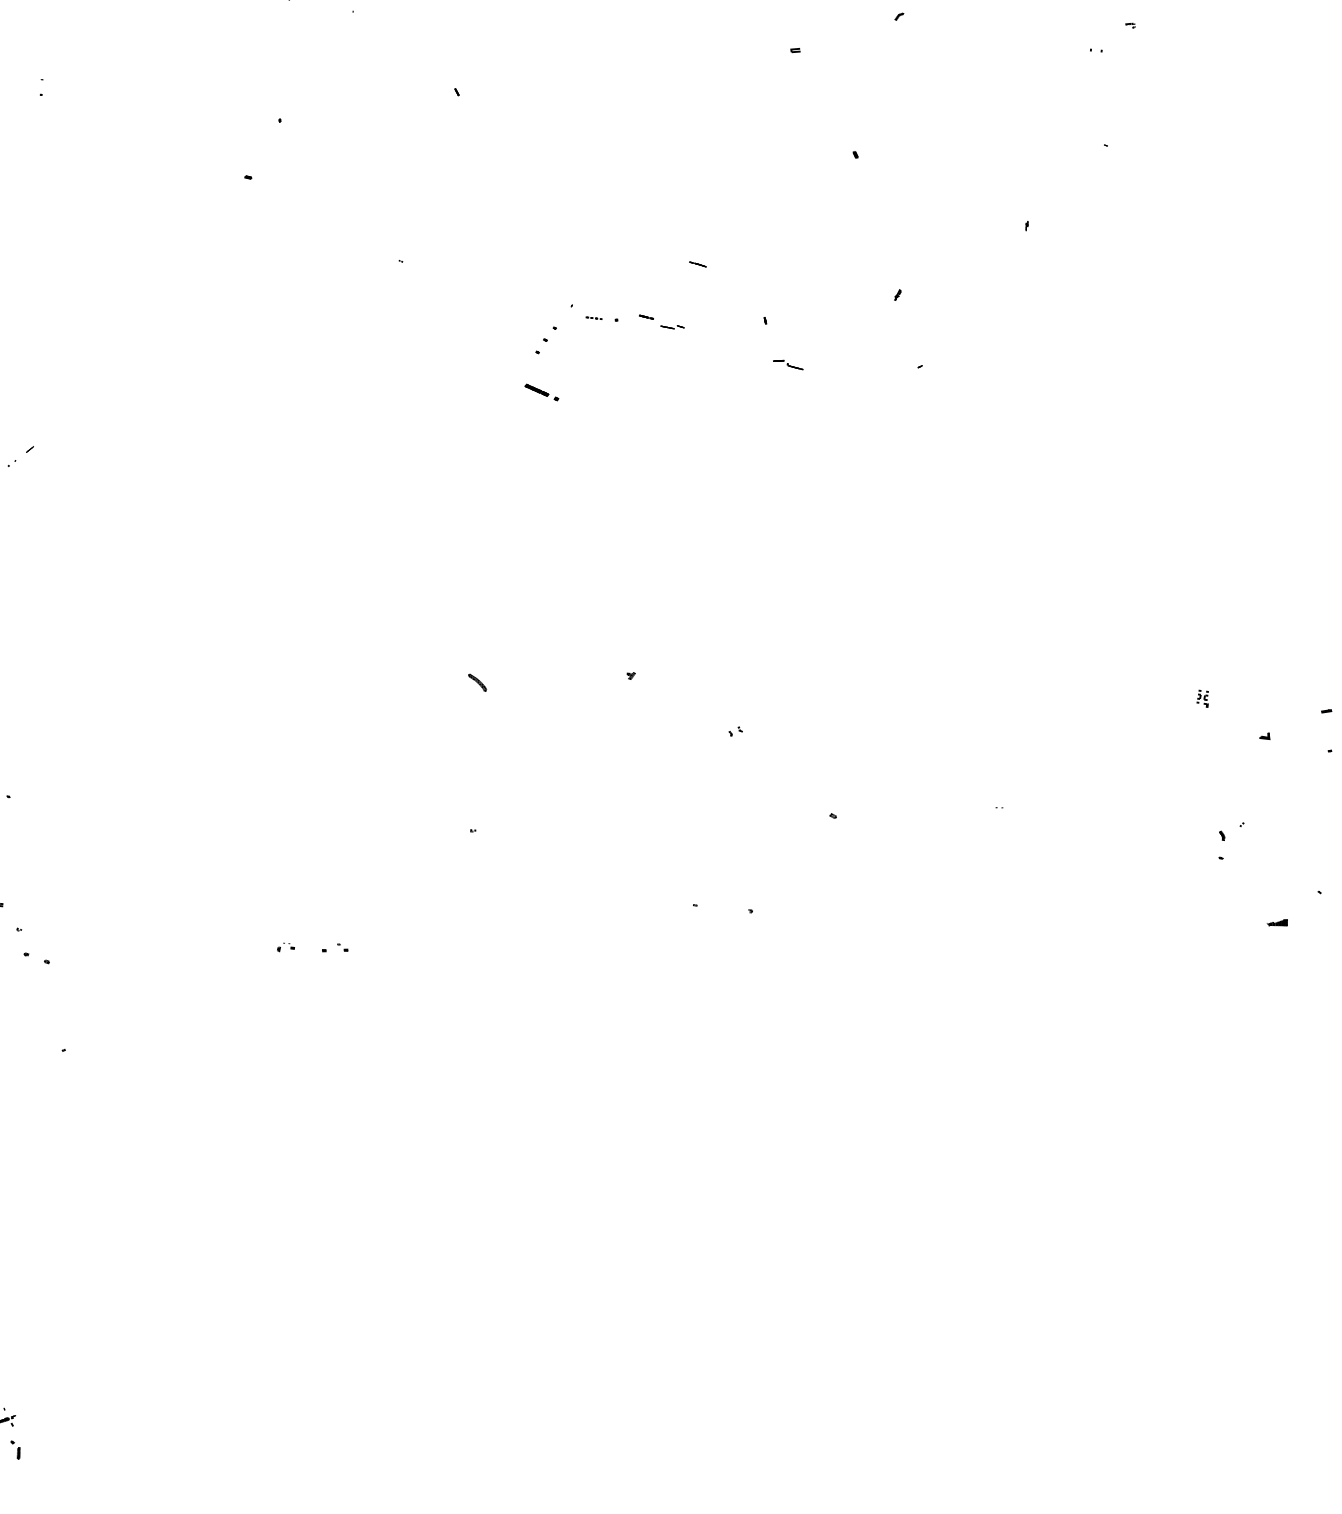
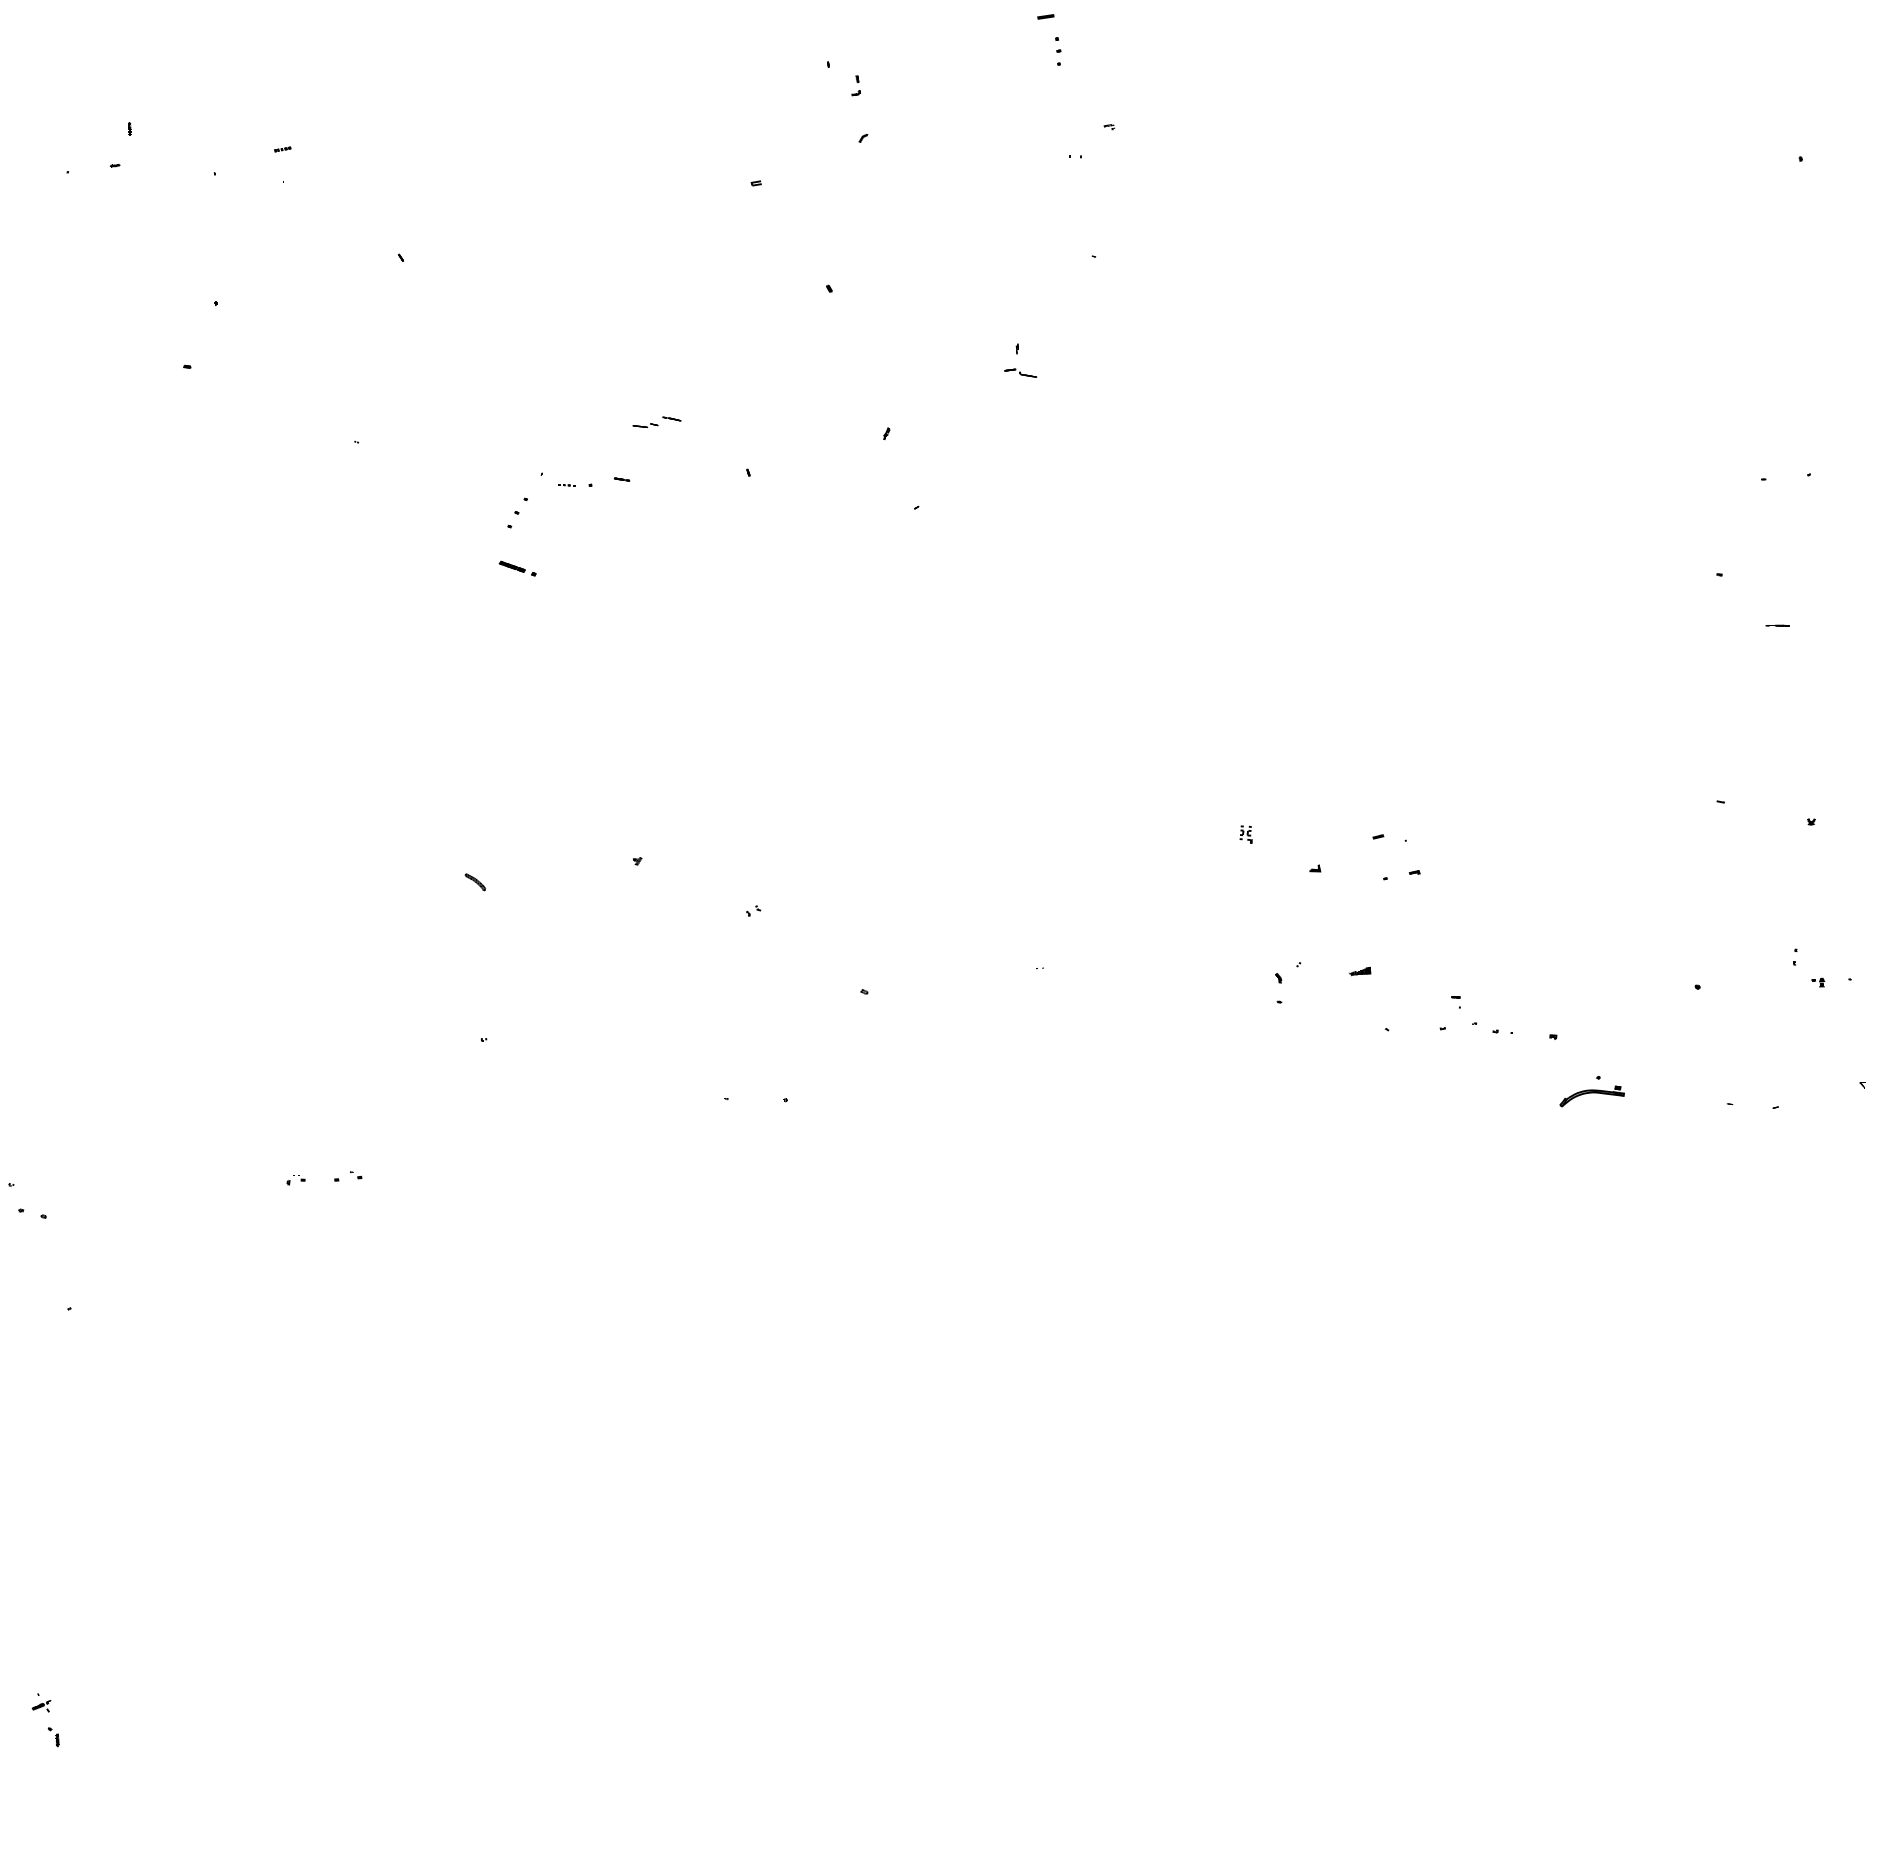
part: (672, 326) -> (645, 425), moved
part: (788, 363) -> (1020, 372), moved
part: (1277, 922) -> (1360, 971), moved

